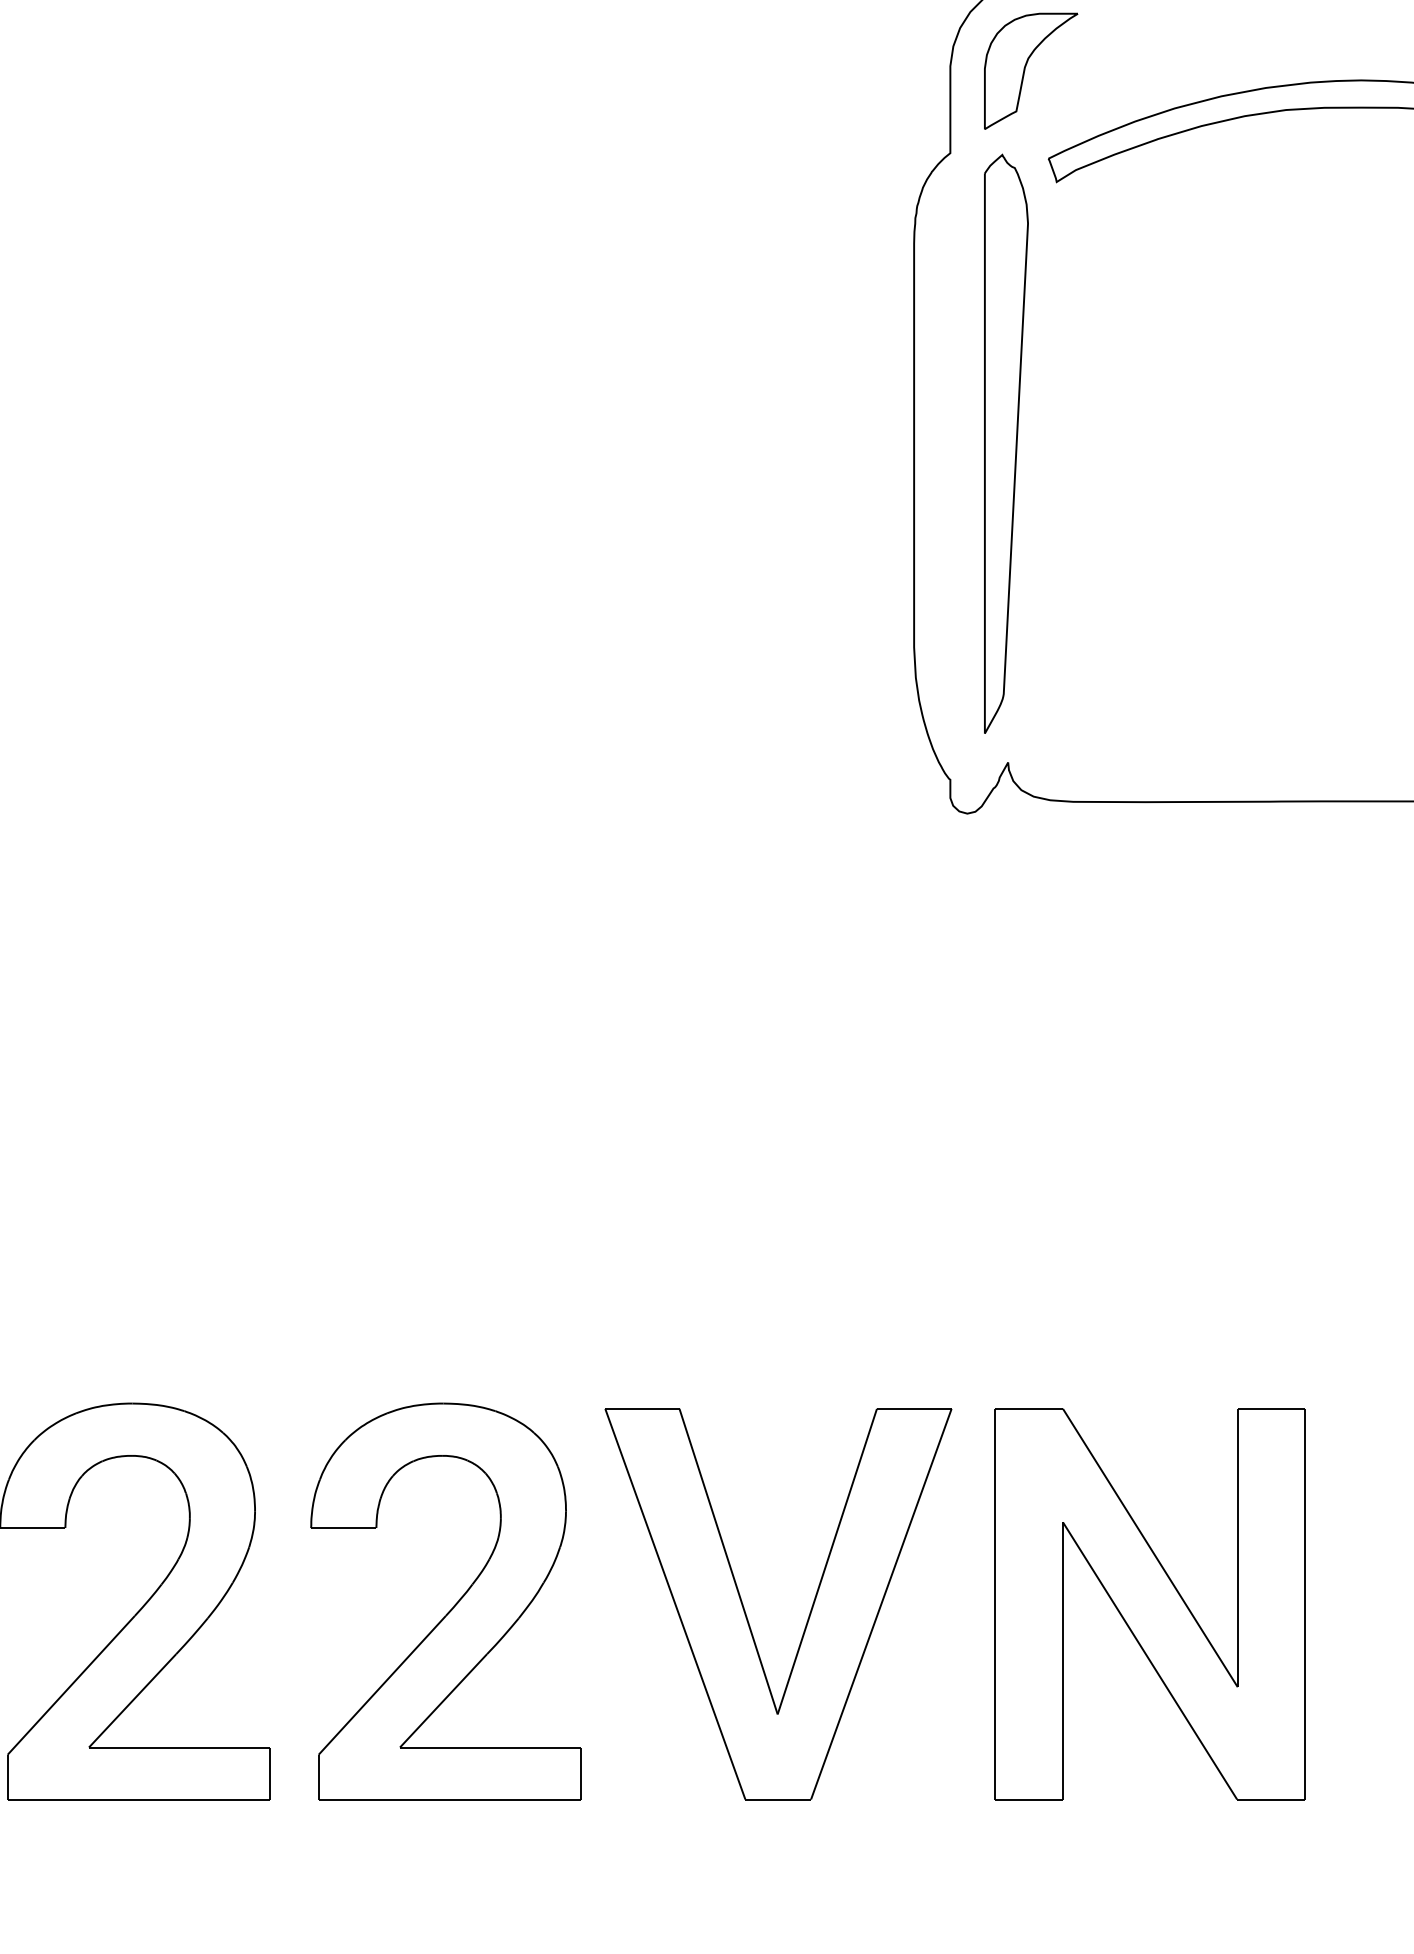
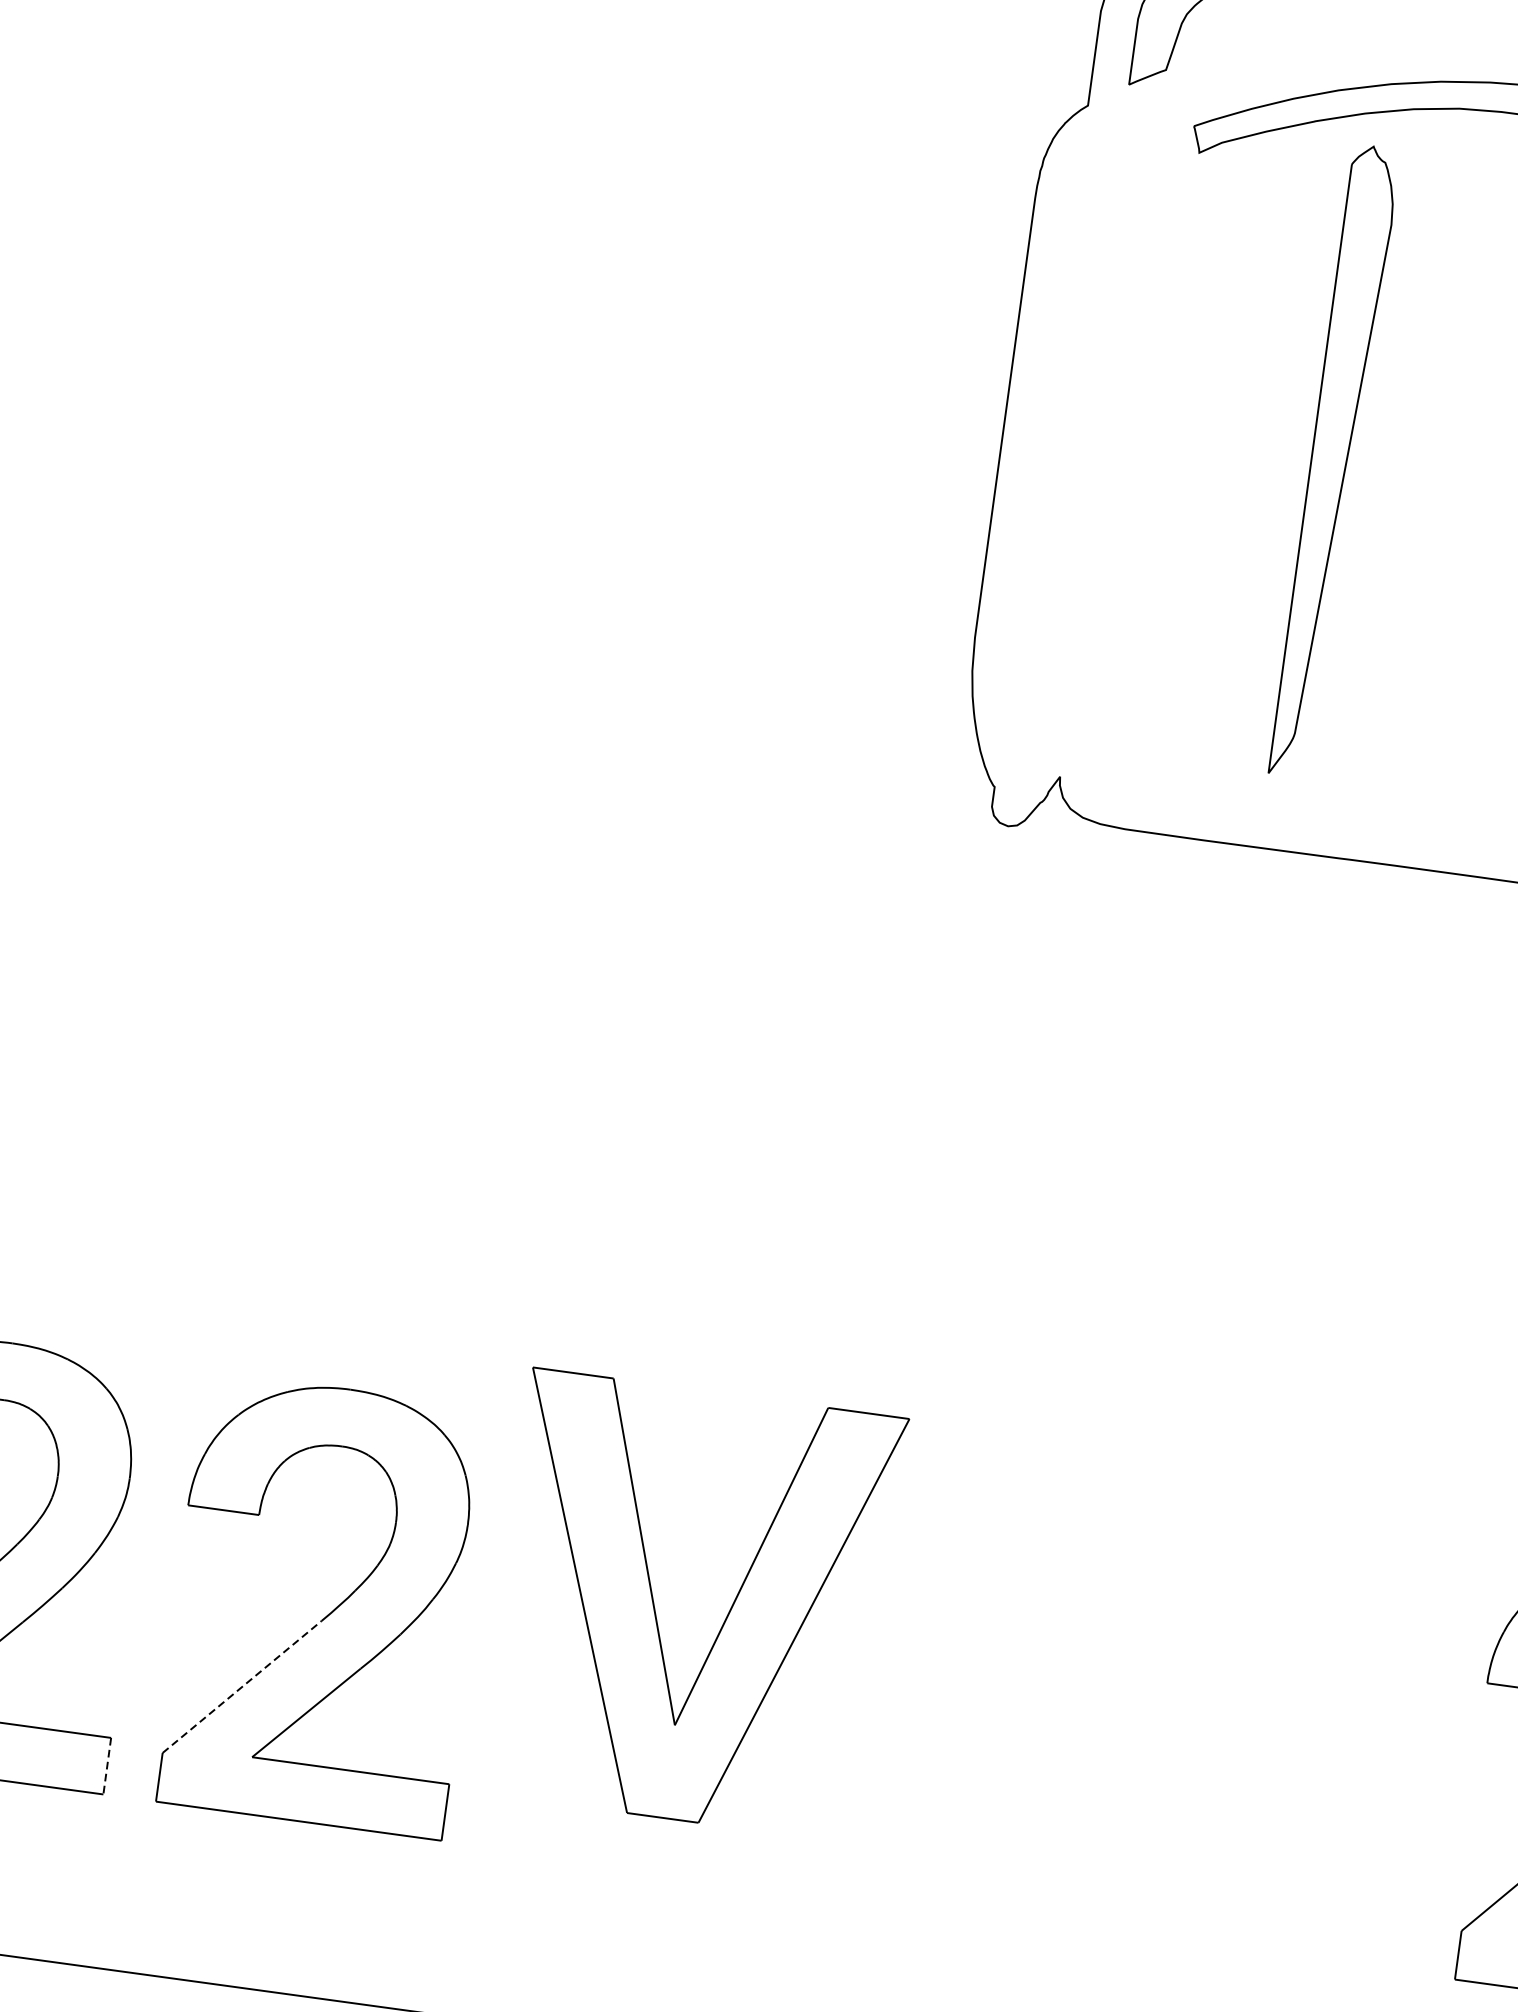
part: (1006, 443) -> (1335, 461), moved
part: (1149, 1604) -> (1088, 1713), removed
part: (808, 1615) -> (723, 1622), moved
line: (382, 1684) -> (242, 1686), solid -> dashed
line: (270, 1773) -> (107, 1766), solid -> dashed

